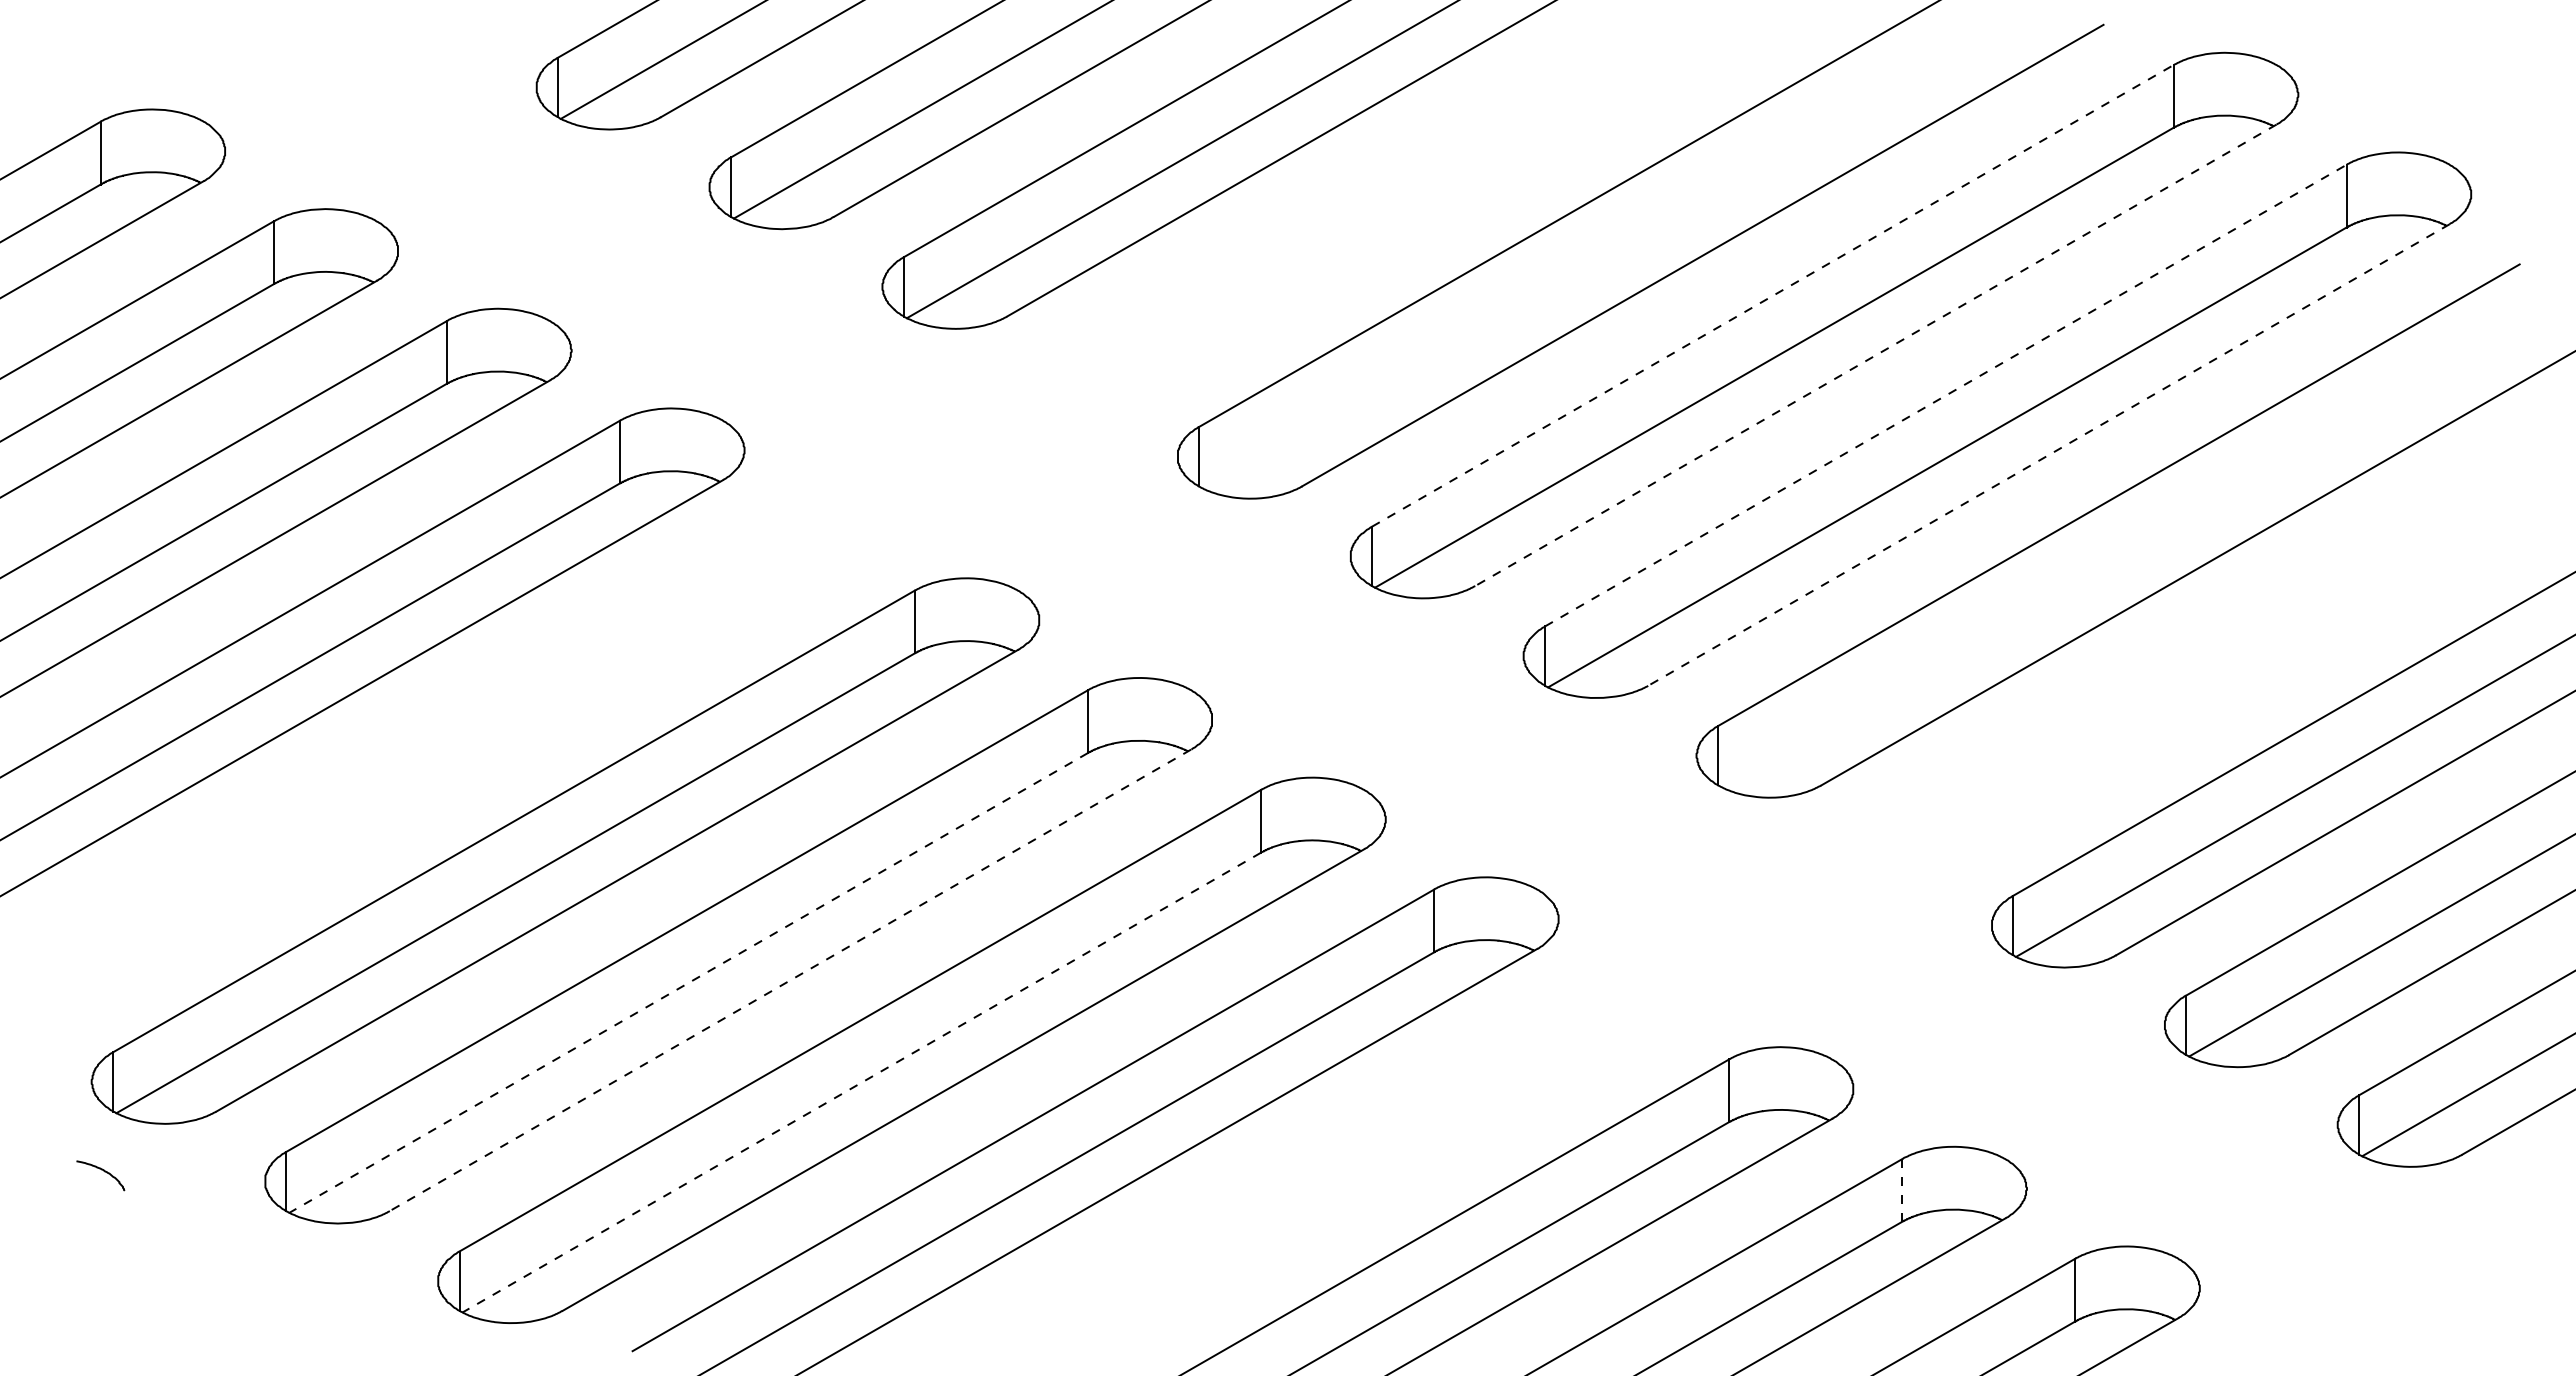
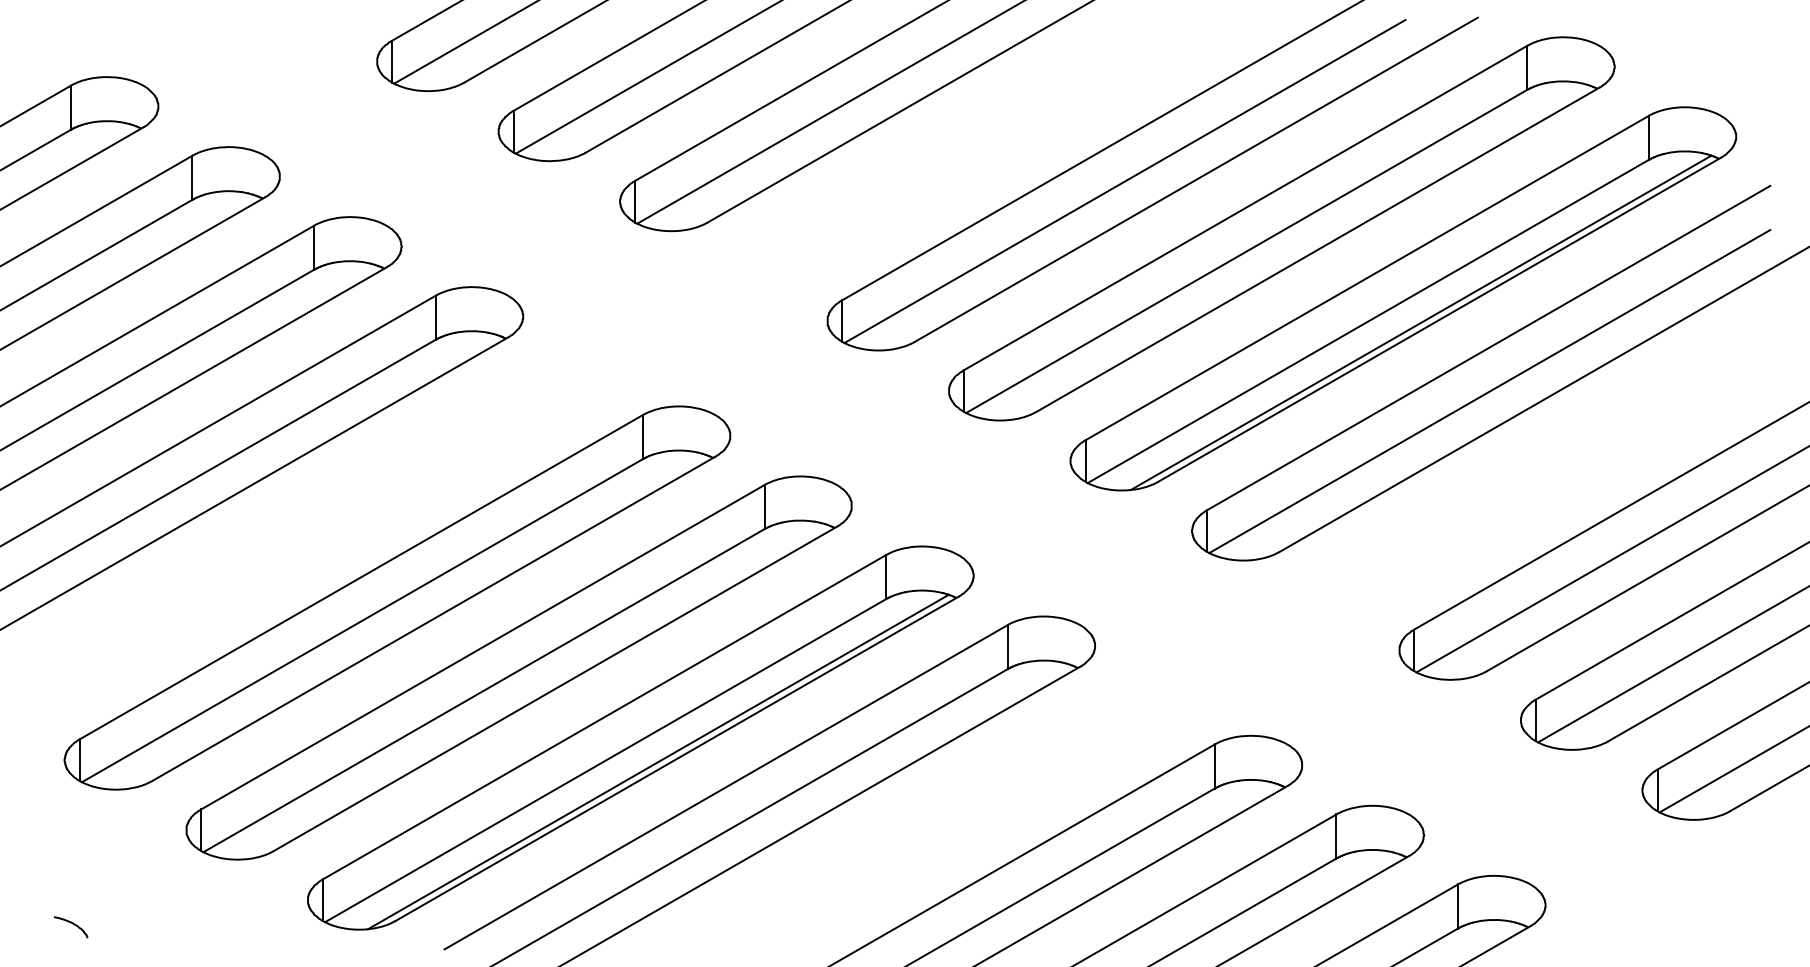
line: (1600, 258) -> (1124, 181), added
line: (1773, 295) -> (1246, 207), dashed -> solid
line: (1875, 355) -> (1317, 249), dashed -> solid
line: (1946, 395) -> (1367, 278), dashed -> solid
line: (2048, 455) -> (1439, 320), dashed -> solid
line: (2022, 459) -> (1420, 322), added
line: (2120, 557) -> (1489, 391), added
line: (789, 980) -> (554, 688), dashed -> solid
line: (688, 982) -> (483, 690), dashed -> solid
line: (861, 1082) -> (605, 760), dashed -> solid
line: (936, 1084) -> (658, 762), added
curve: (103, 1171) -> (72, 924), moved
line: (1902, 1191) -> (1336, 837), dashed -> solid

